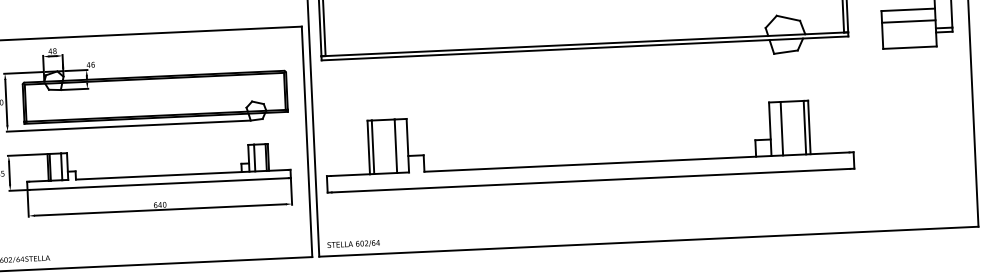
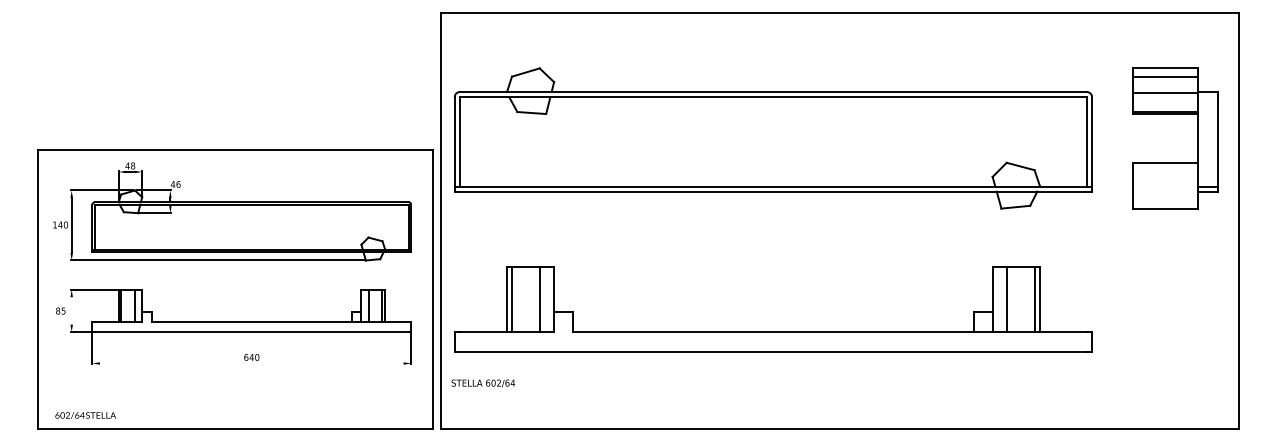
line: (908, 21) -> (1165, 176), removed
line: (9, 172) -> (71, 310), removed
line: (160, 210) -> (251, 363), removed
text: (353, 244) -> (483, 383), moved

